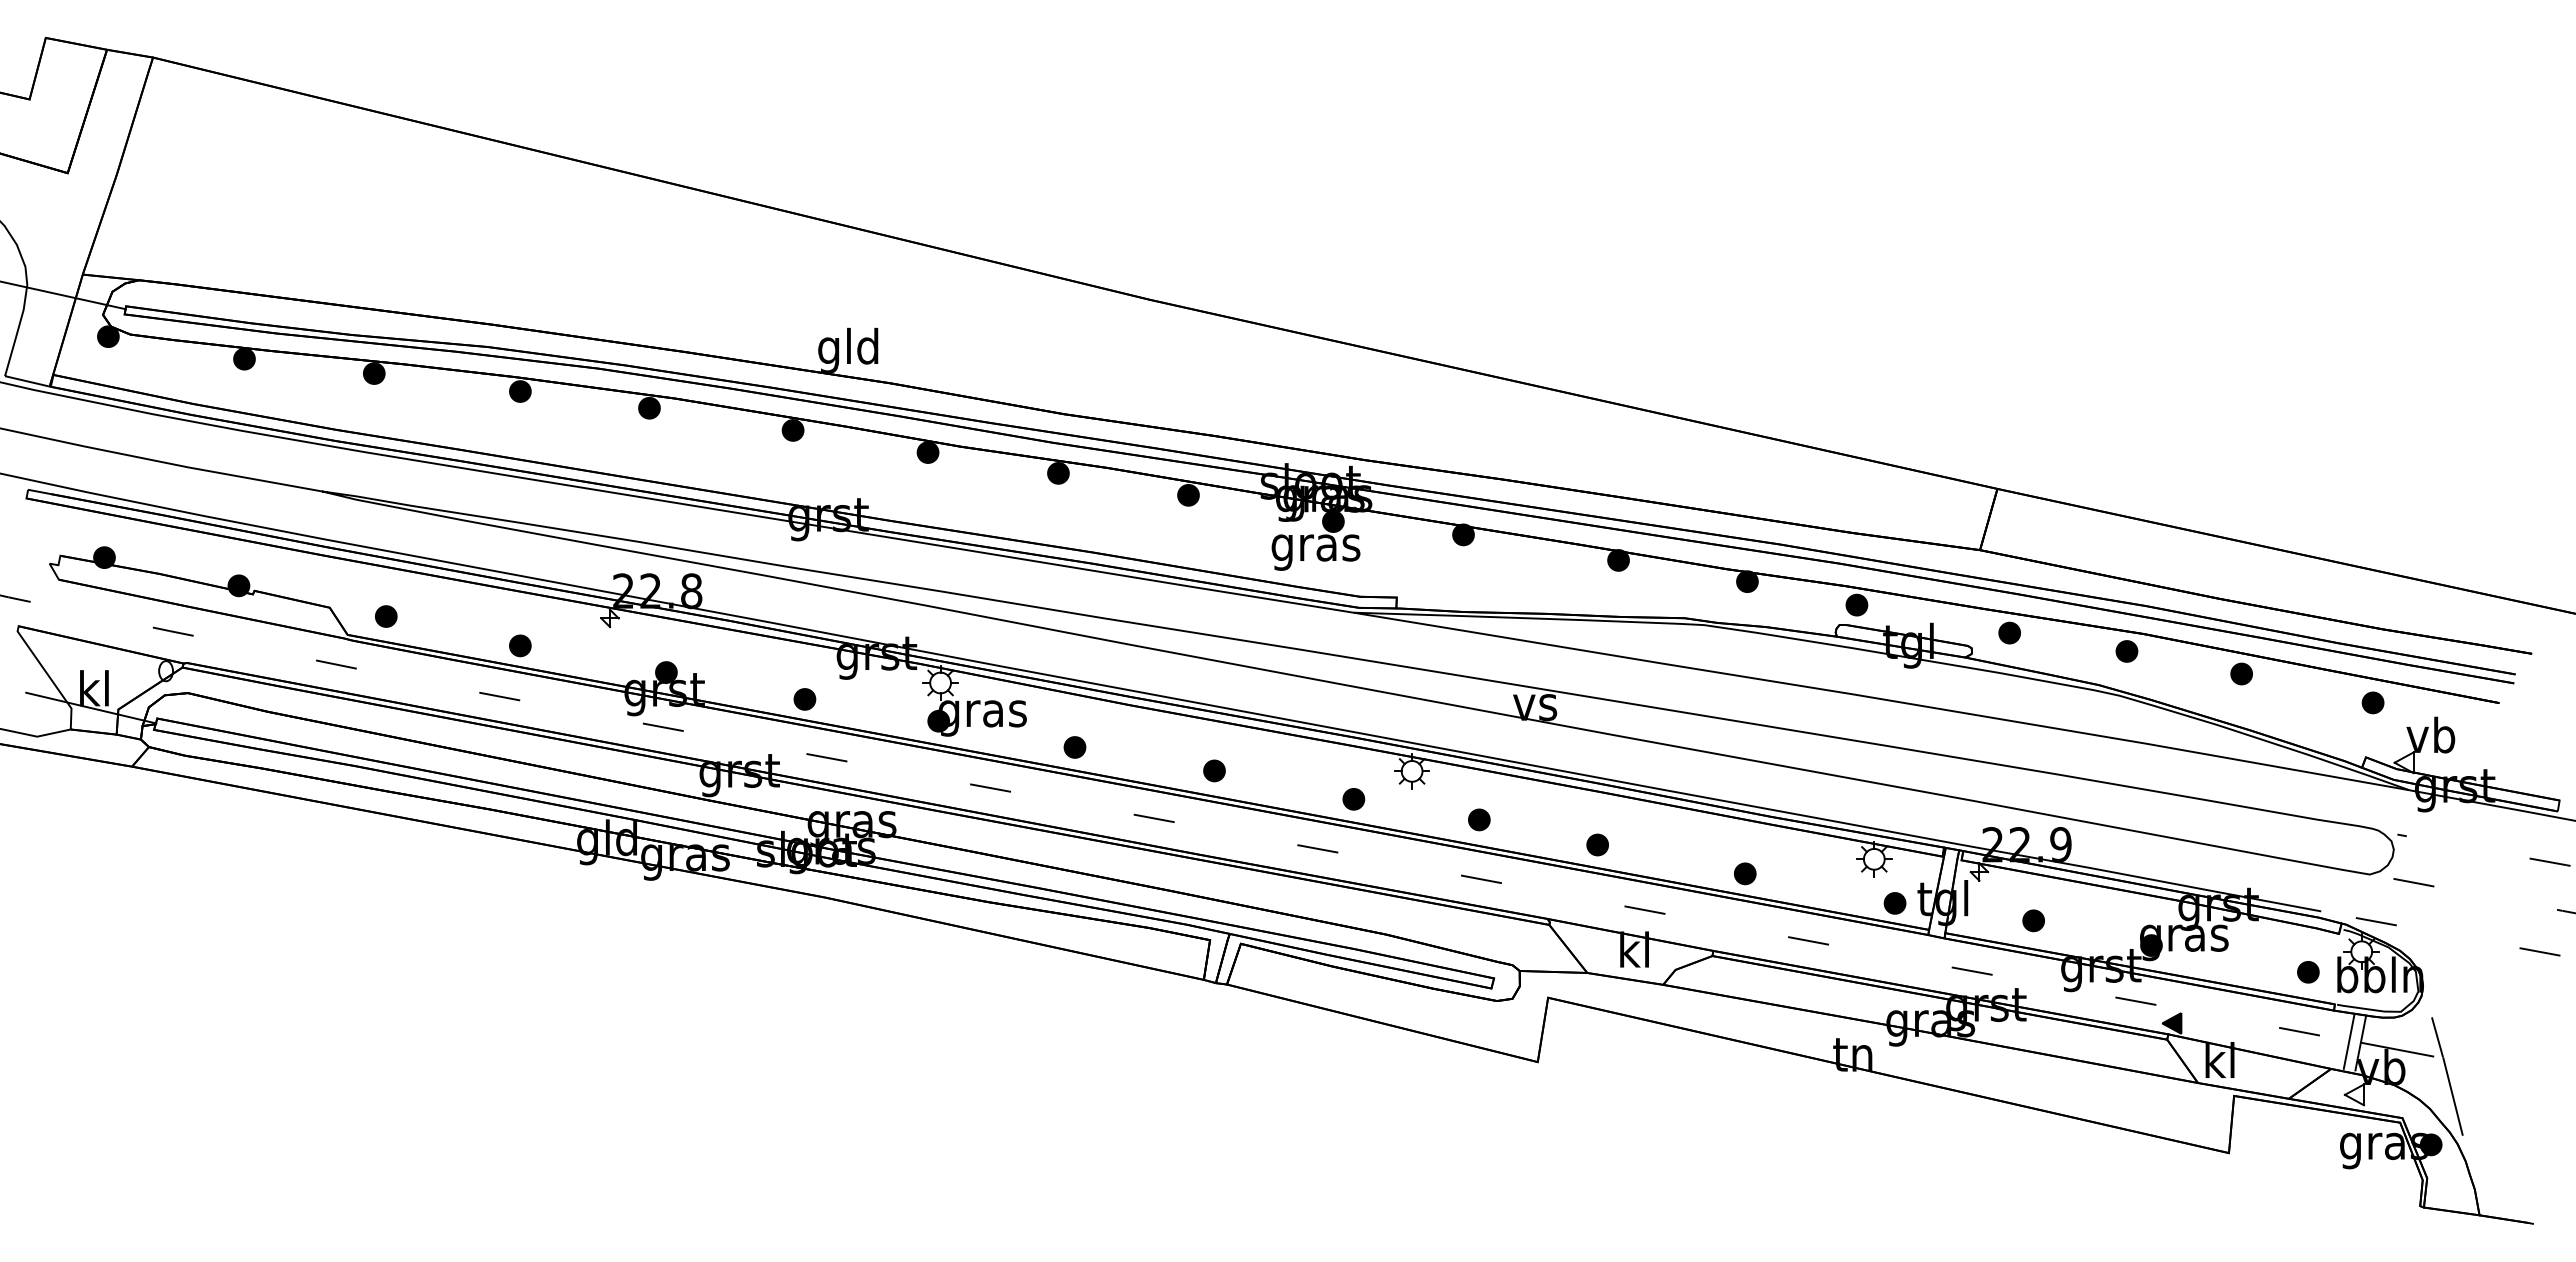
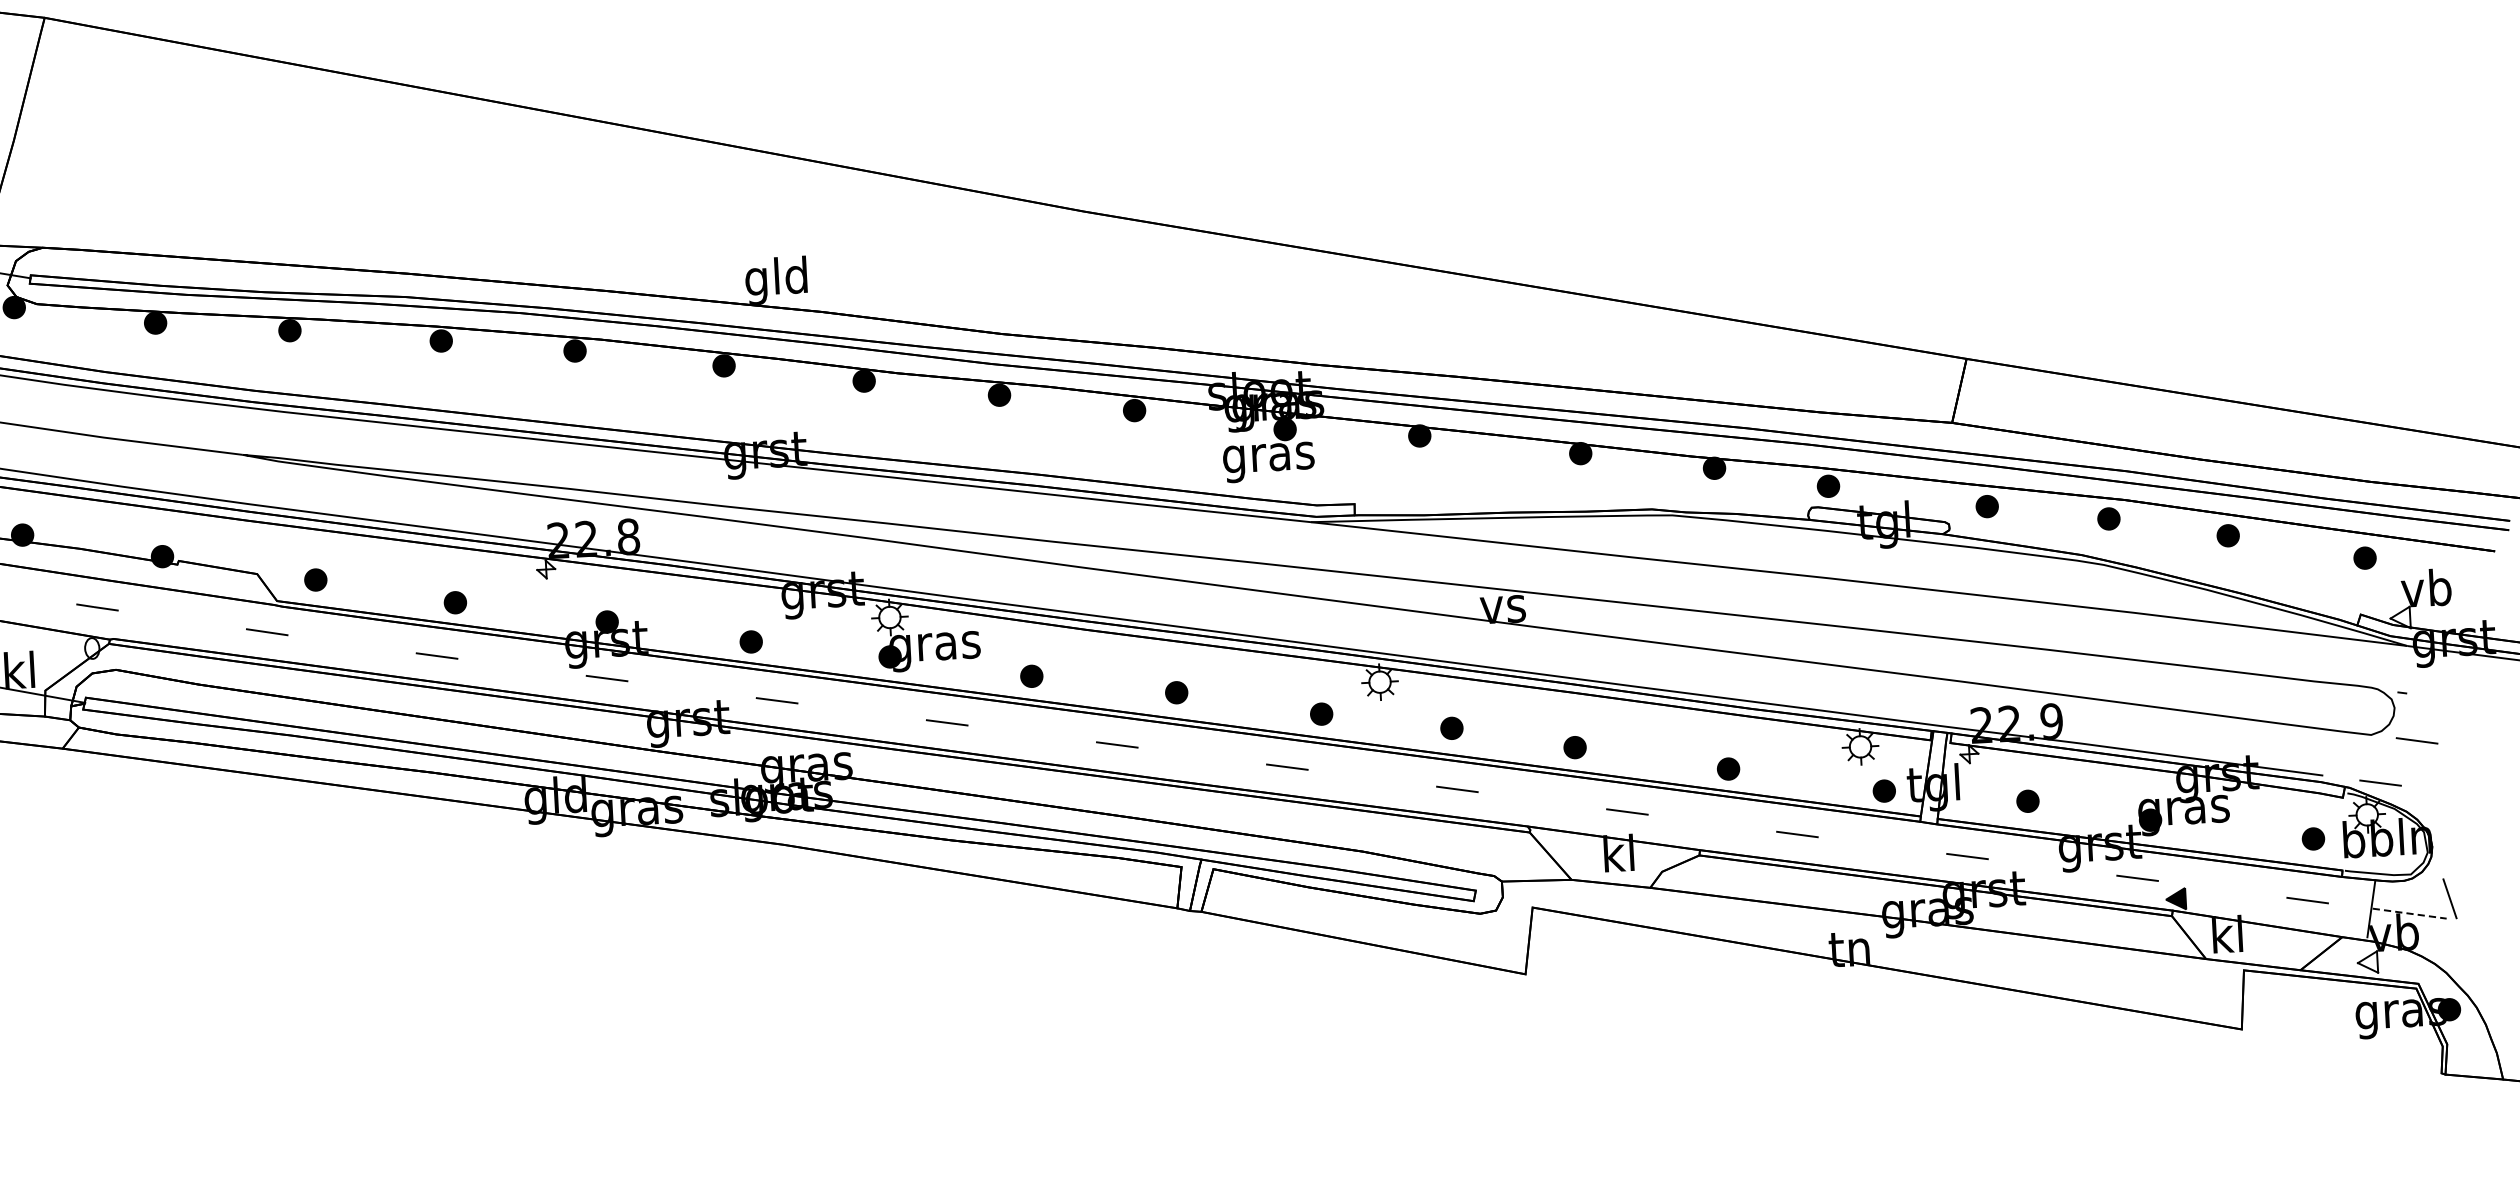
line: (2348, 1041) -> (2358, 907), removed
line: (2398, 1049) -> (2410, 913), solid -> dashed
line: (2452, 1096) -> (2468, 958), removed

